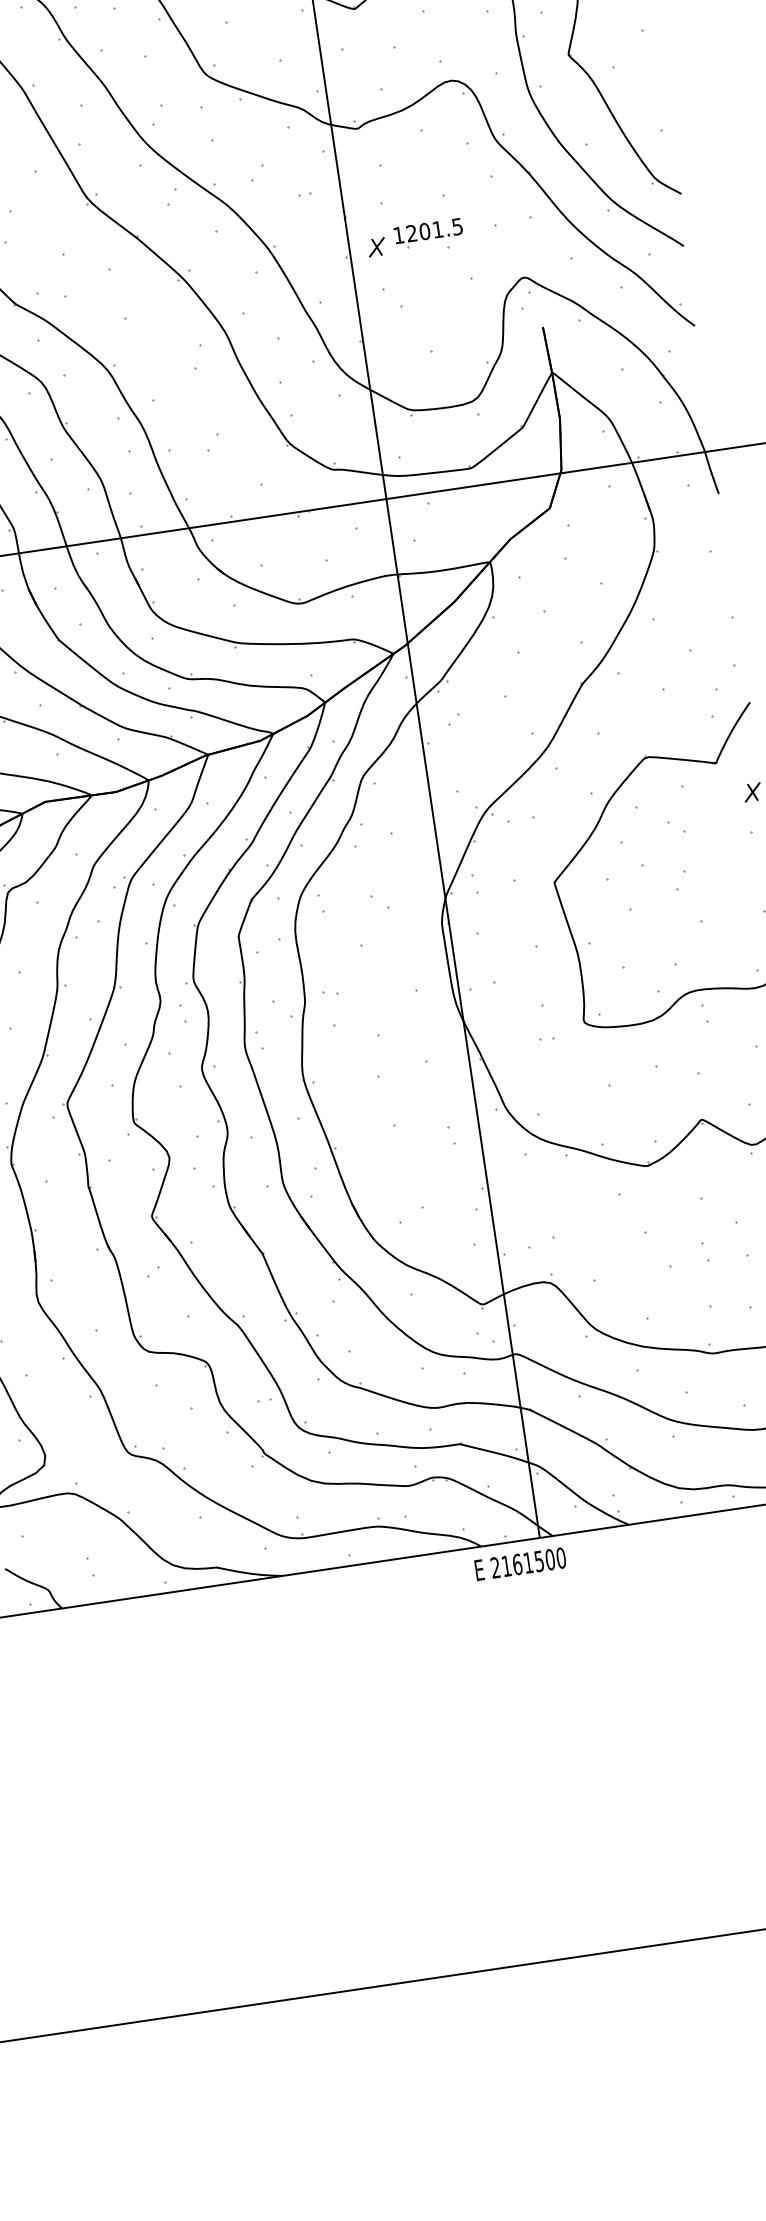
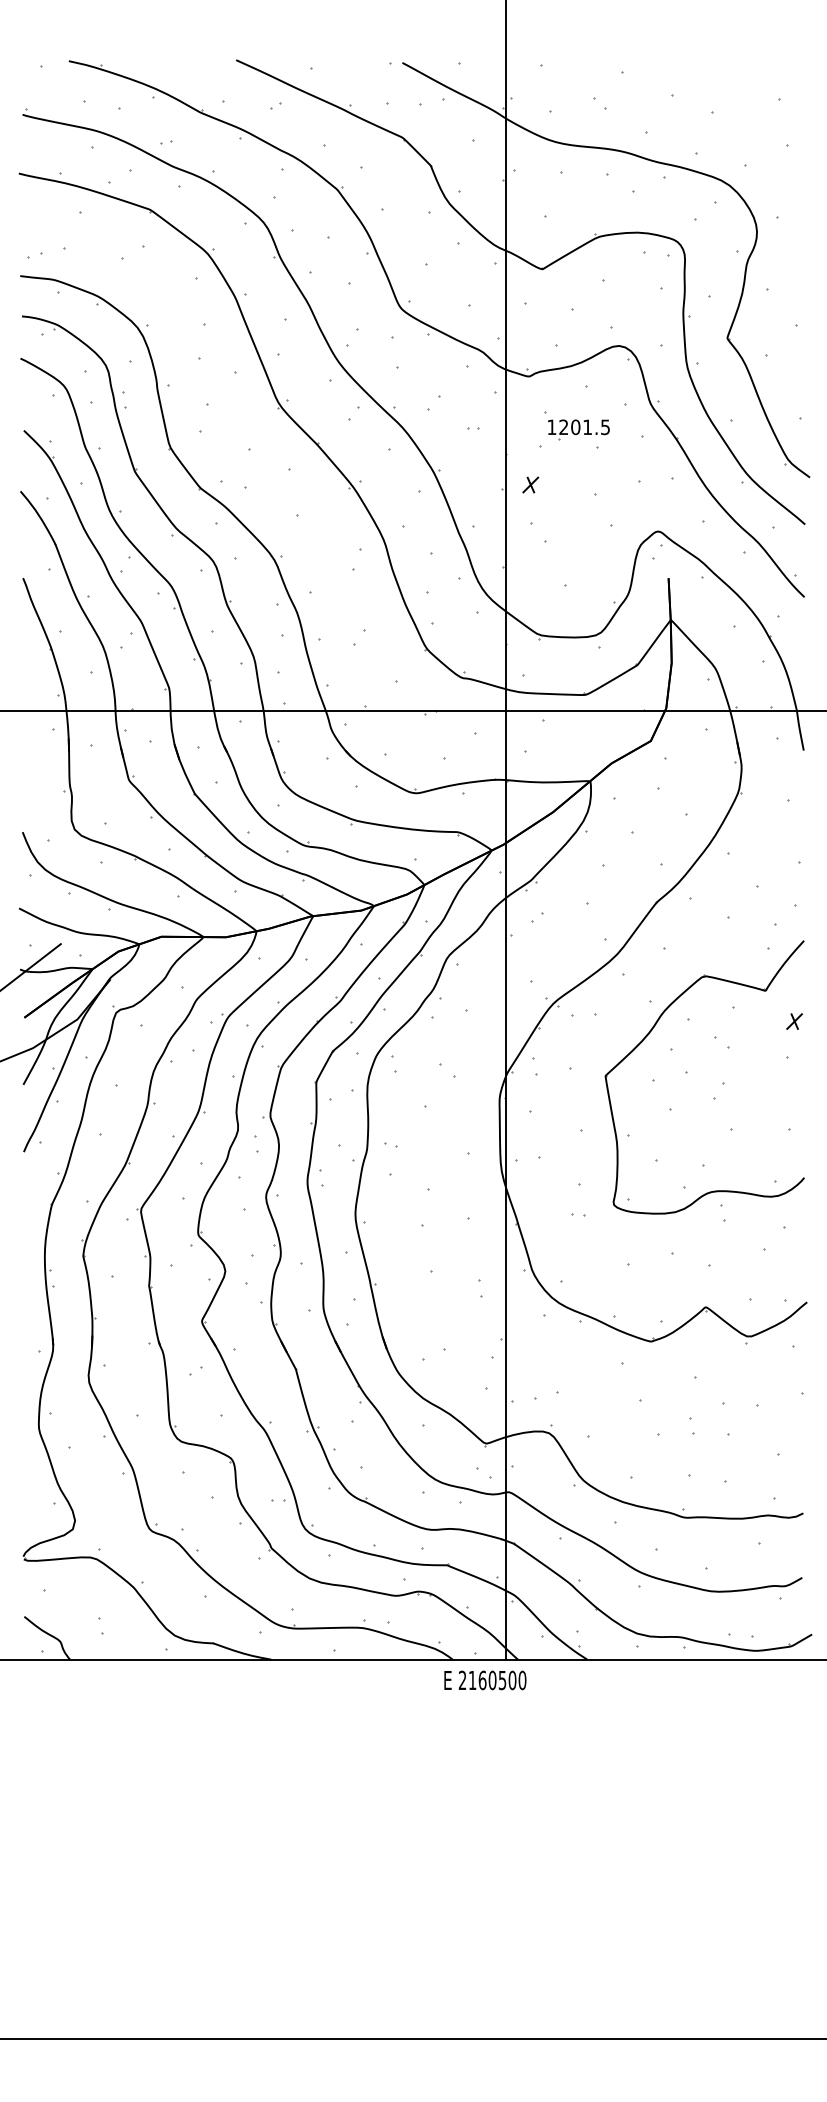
part: (428, 233) -> (578, 429), moved
text: (528, 1563) -> (492, 1680), 2161500 -> 2160500

